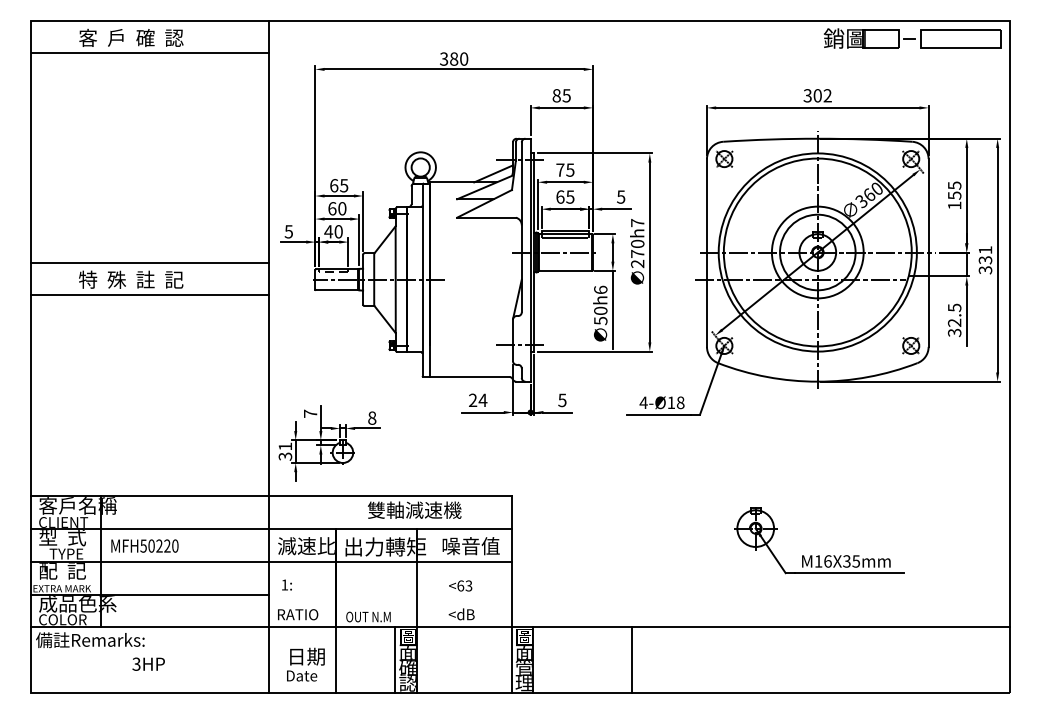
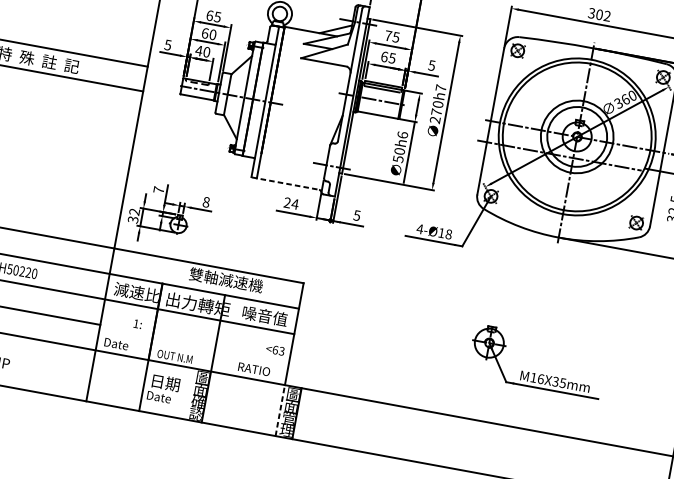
line: (466, 376) -> (285, 183), solid -> dashed
text: (284, 446) -> (133, 211), 31 -> 32
text: (286, 584) -> (137, 323), moved
text: (460, 585) -> (275, 349), moved
text: (298, 614) -> (120, 344), RATIO -> Date
text: (468, 614) -> (253, 369), <dB -> RATIO
line: (395, 659) -> (189, 393), removed
line: (511, 659) -> (280, 410), solid -> dashed
line: (631, 659) -> (373, 427), removed
text: (305, 664) -> (163, 388), moved

